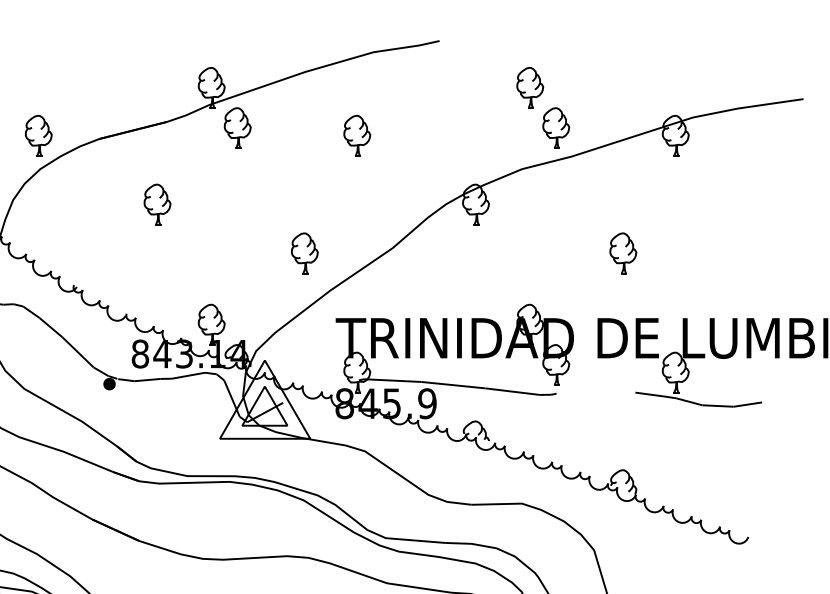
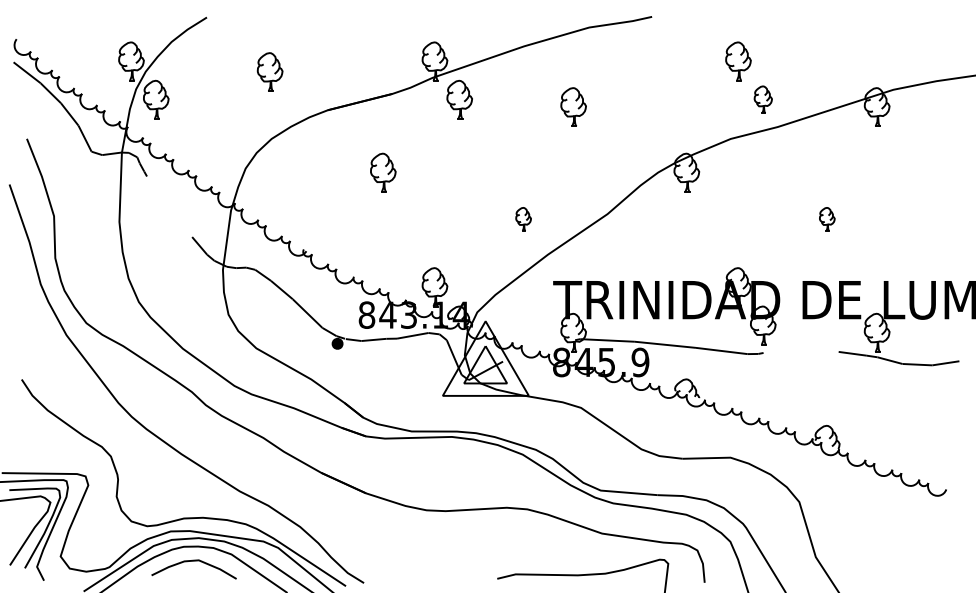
part: (556, 127) -> (763, 99), size x0.7
part: (38, 135) -> (269, 71), moved
part: (304, 253) -> (523, 219), size x0.6
part: (623, 253) -> (827, 219), size x0.6

